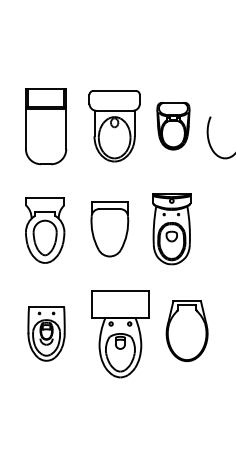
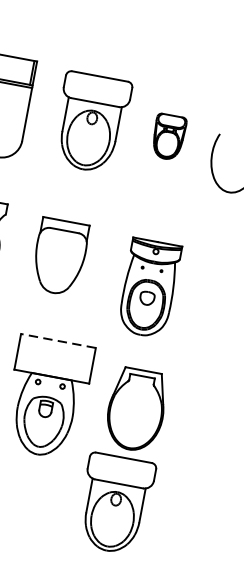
part: (173, 125) -> (168, 136), size x0.7
part: (171, 229) -> (148, 289), moved
line: (119, 291) -> (57, 341), solid -> dashed
part: (184, 403) -> (115, 504), added

